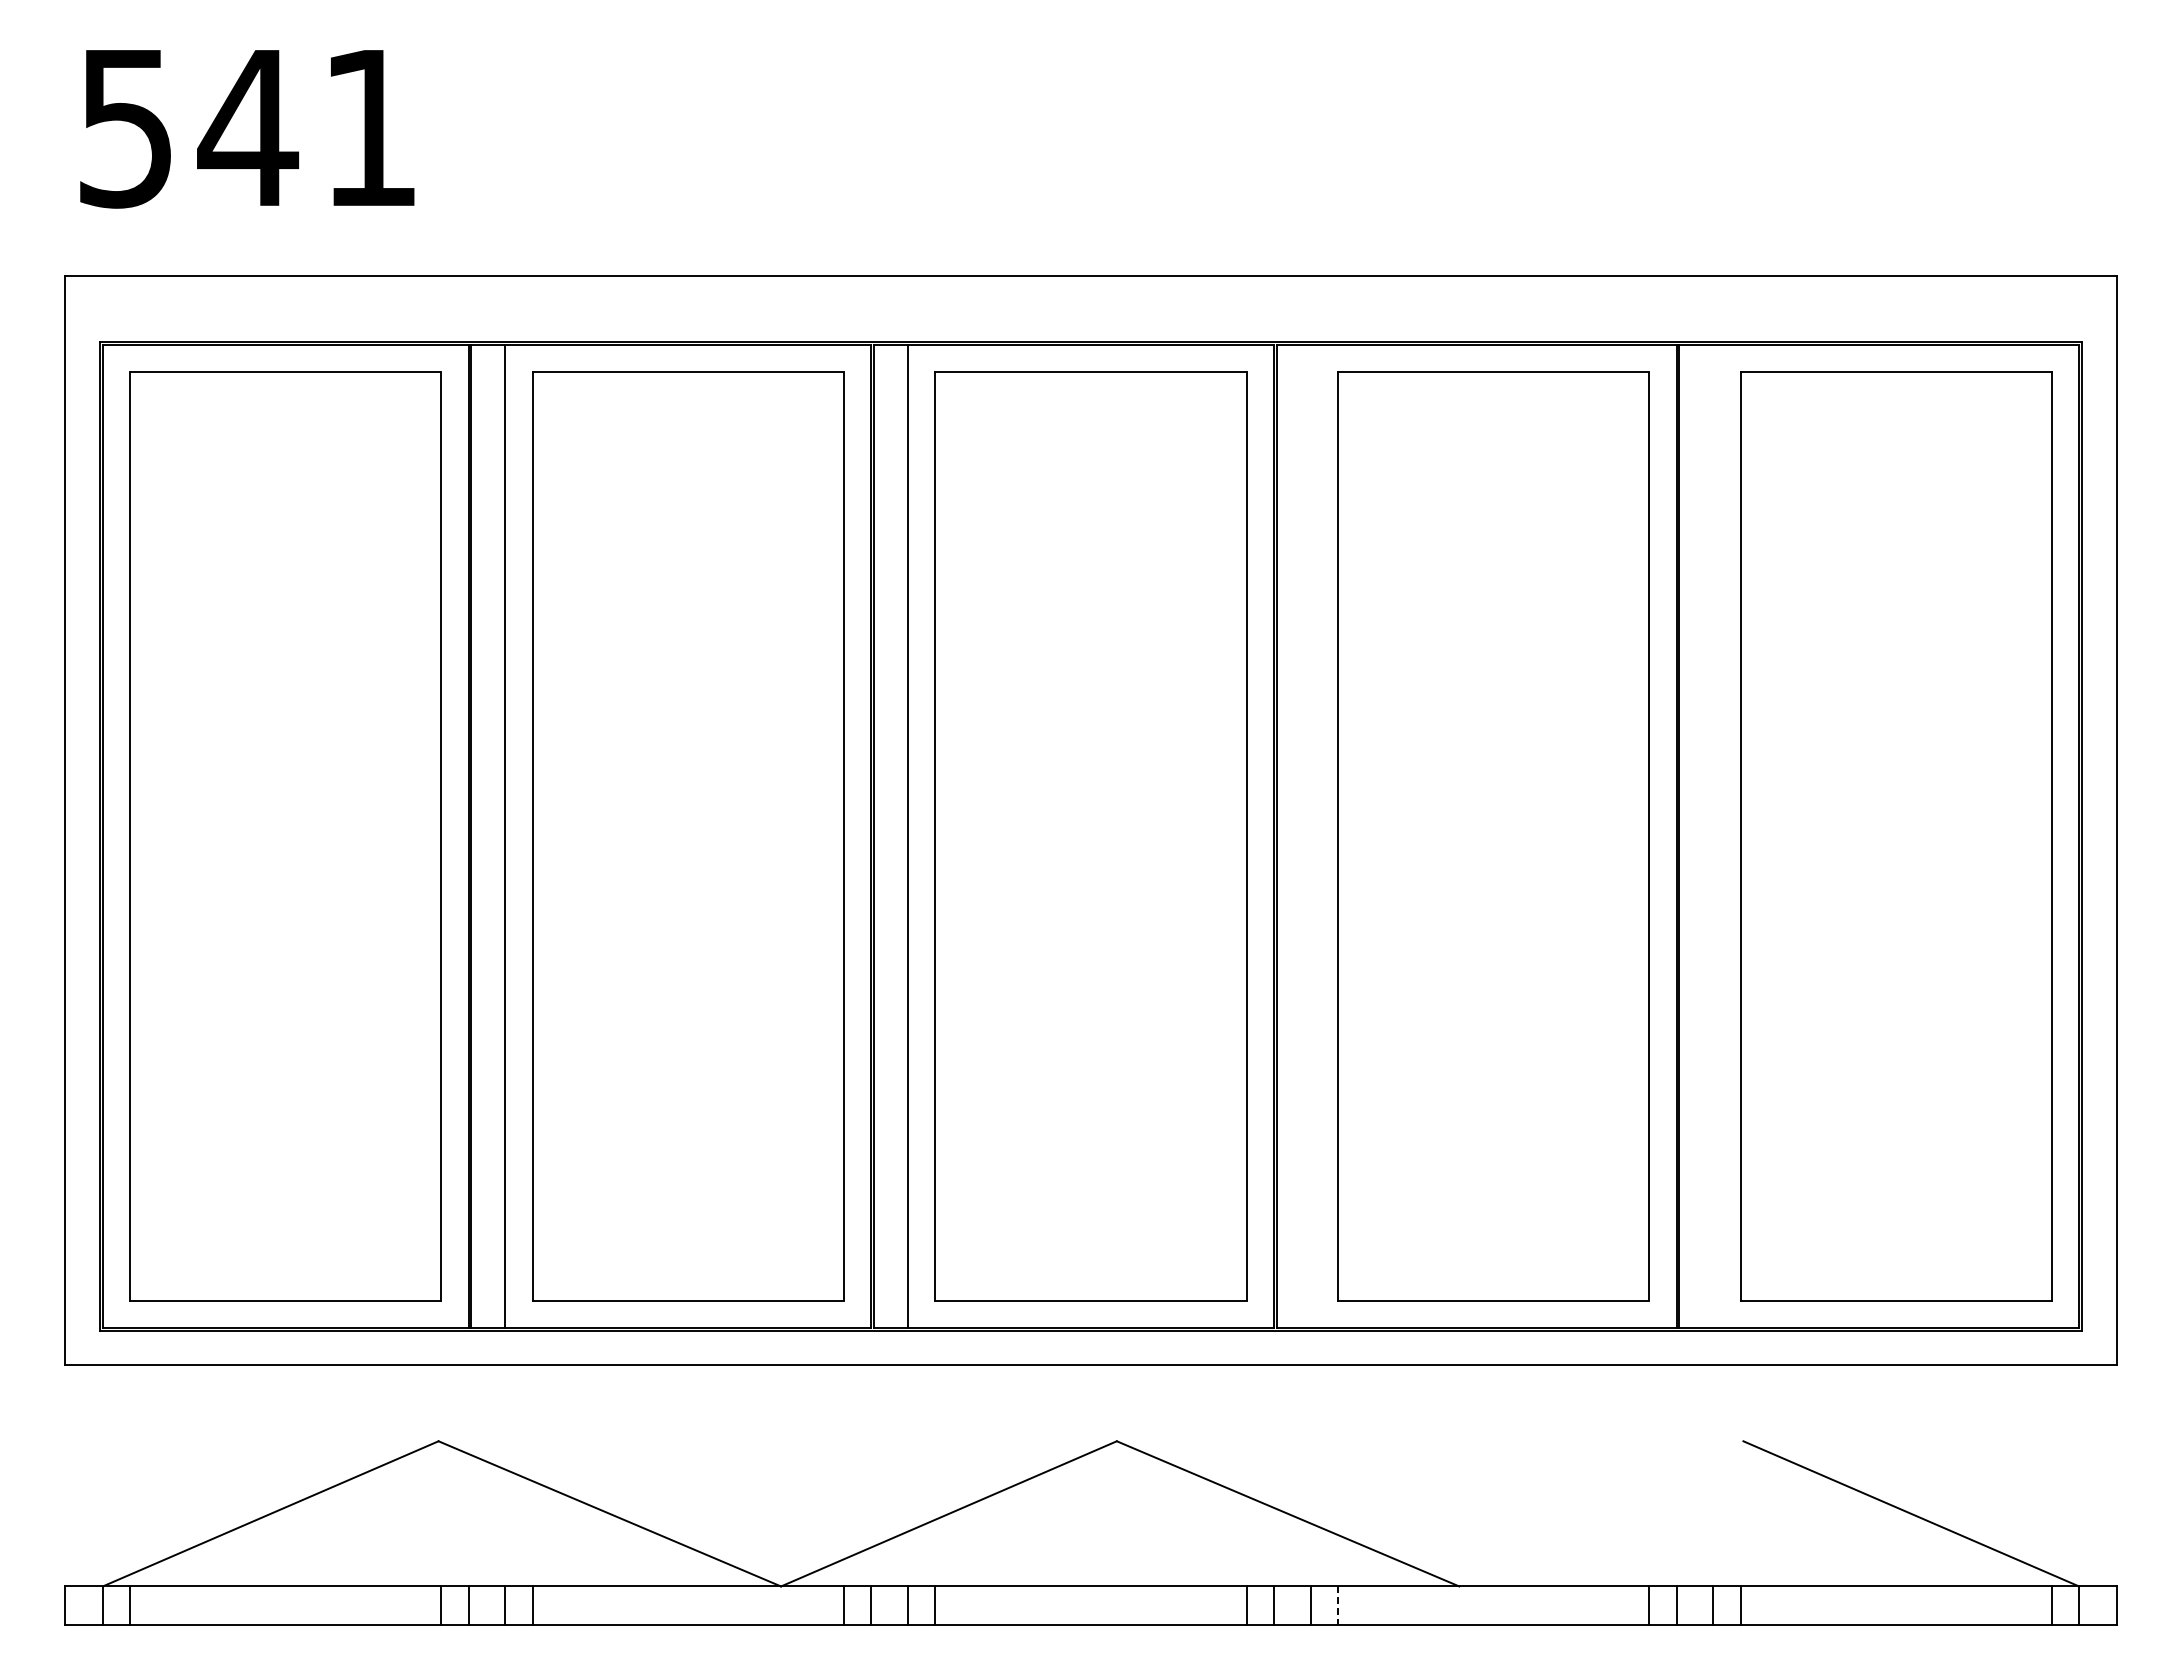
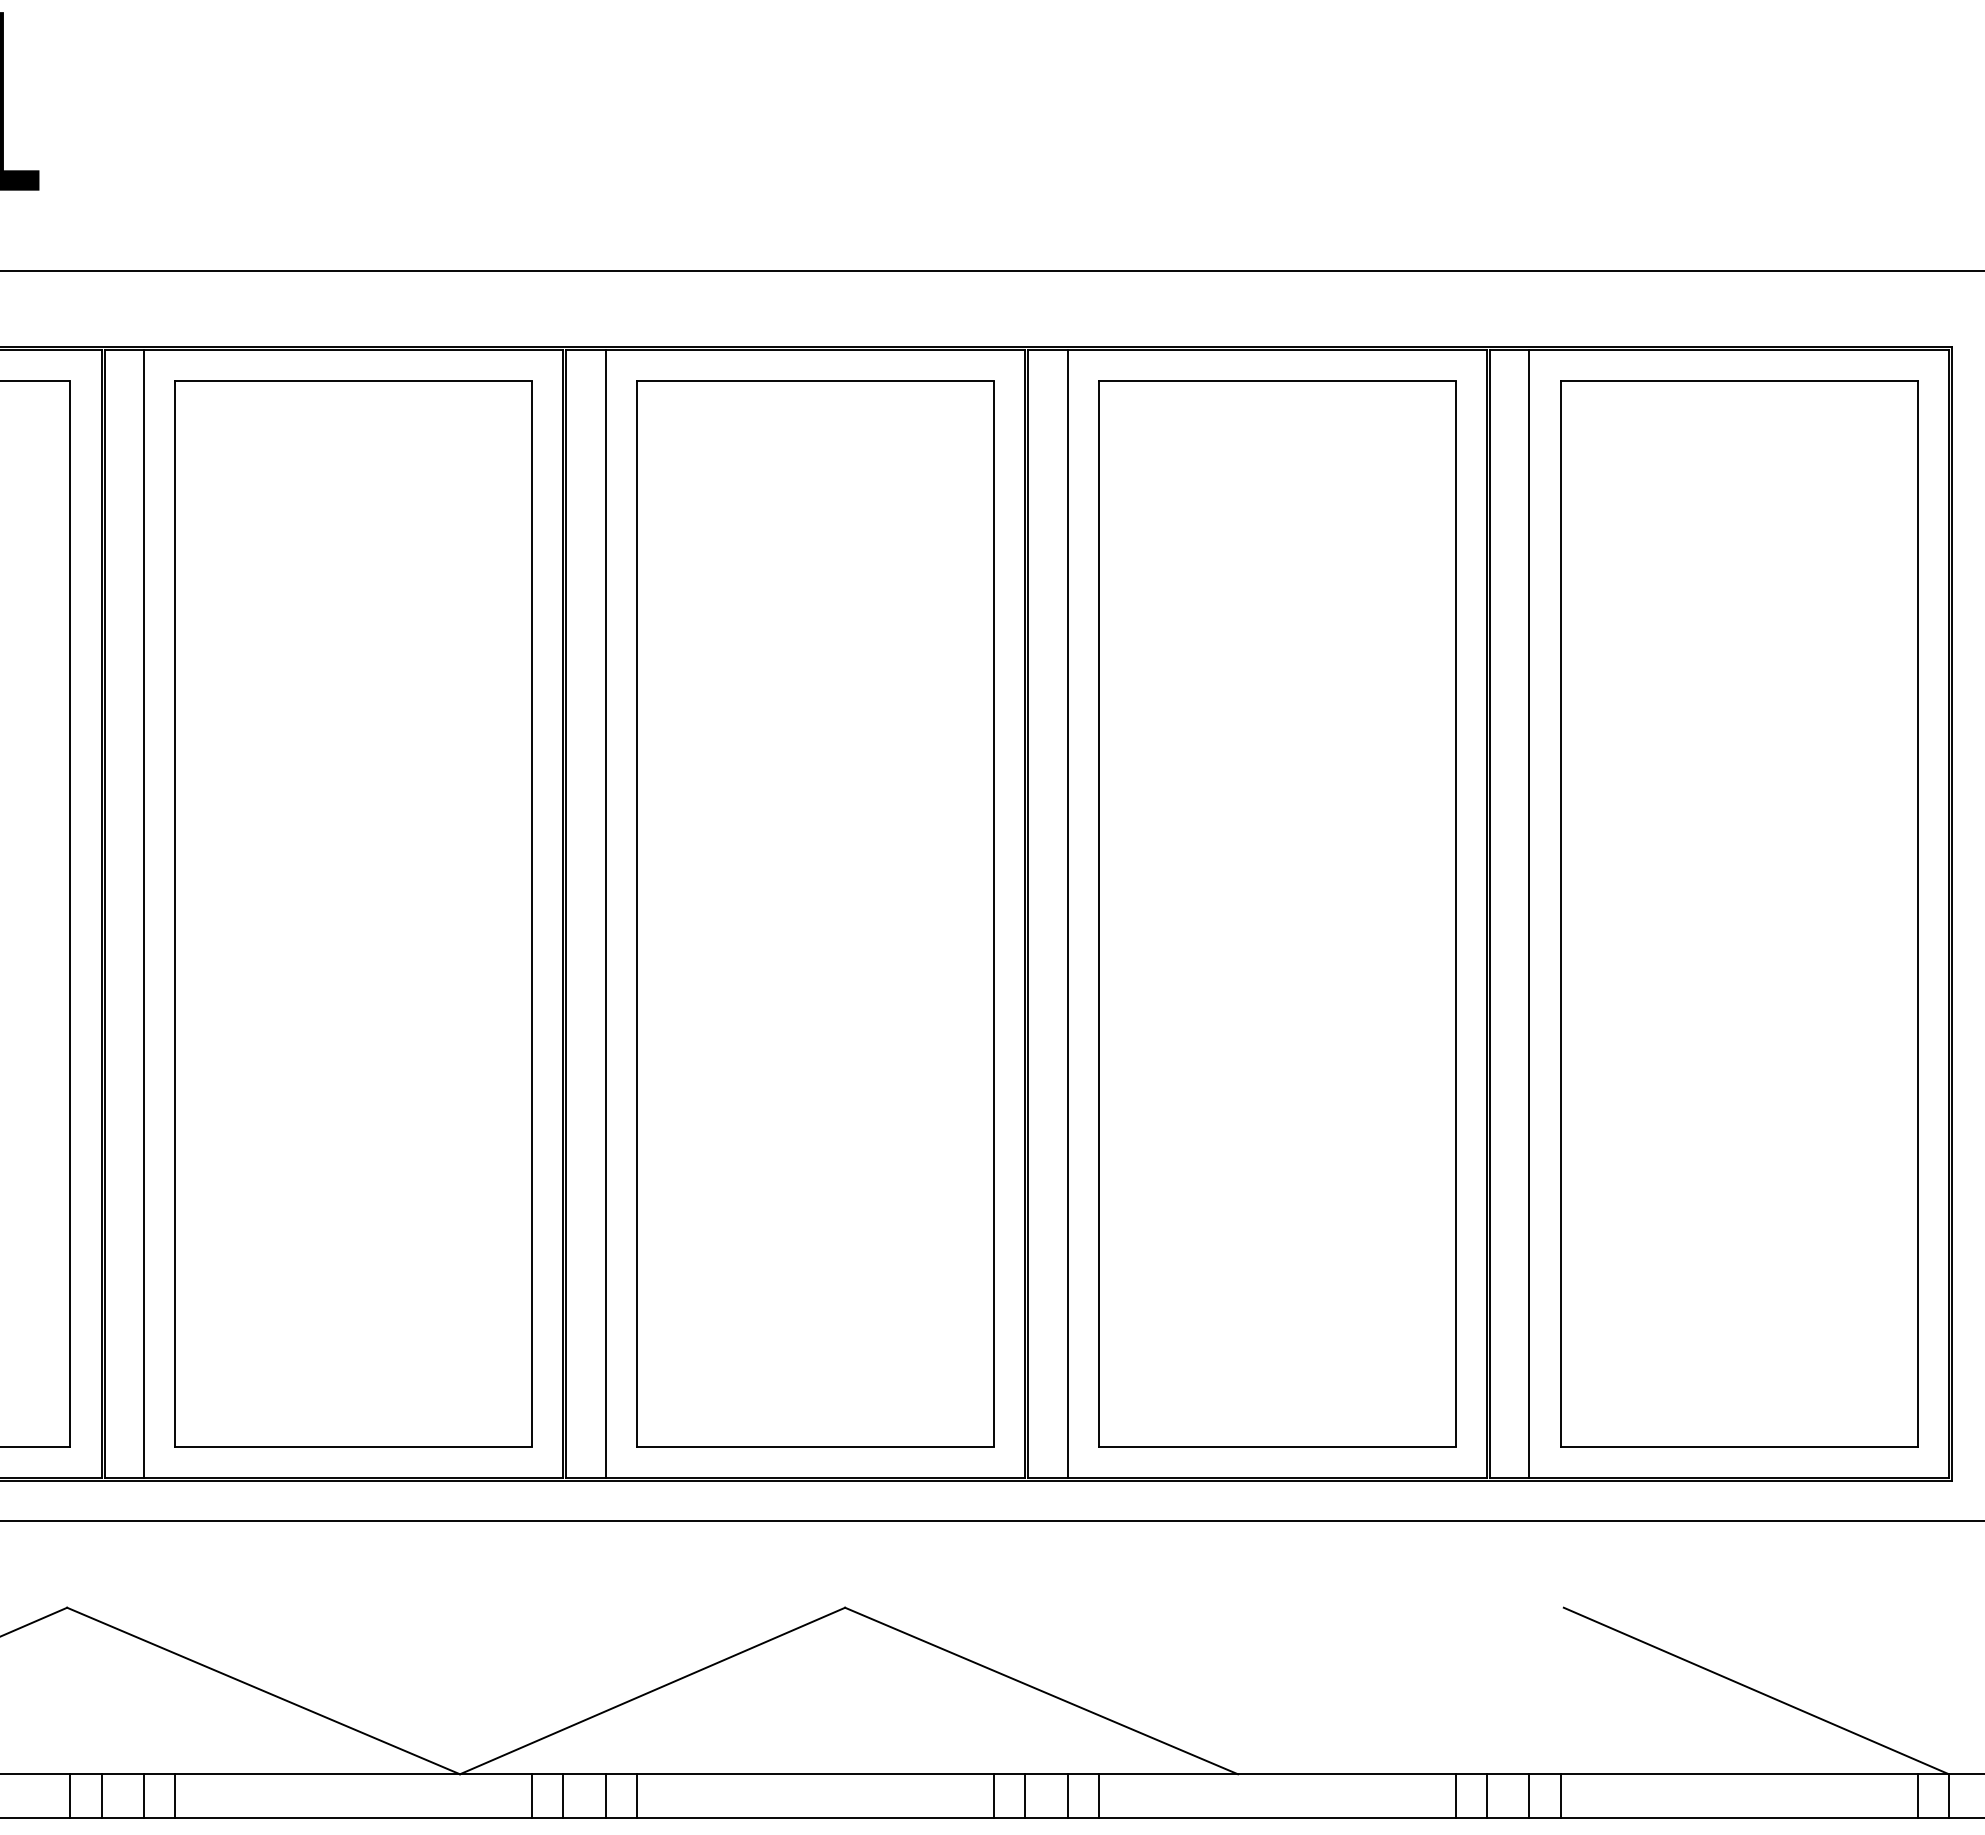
line: (1310, 836) -> (1067, 914), added
line: (1713, 836) -> (1529, 914), added
line: (1337, 1606) -> (1098, 1797), dashed -> solid

